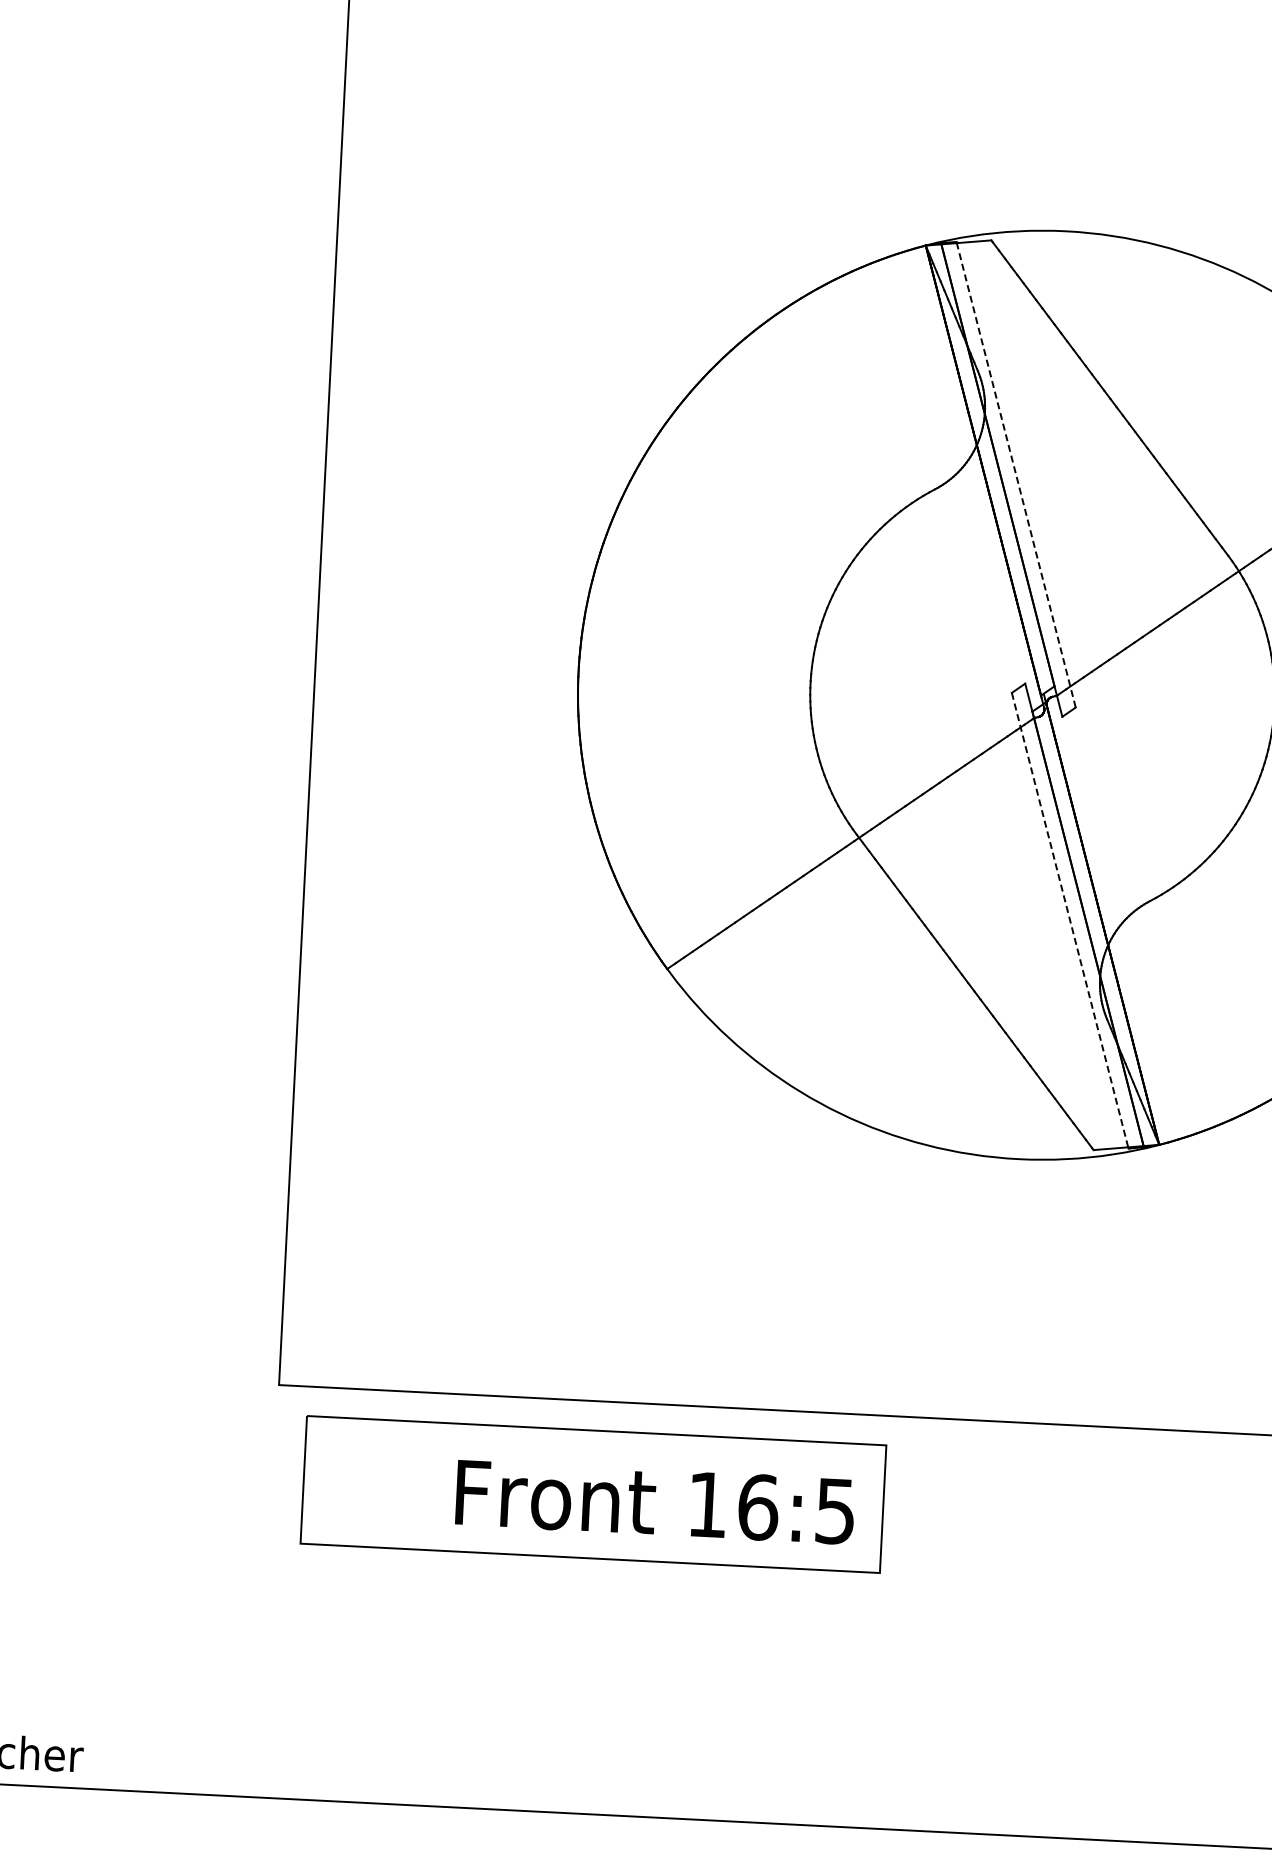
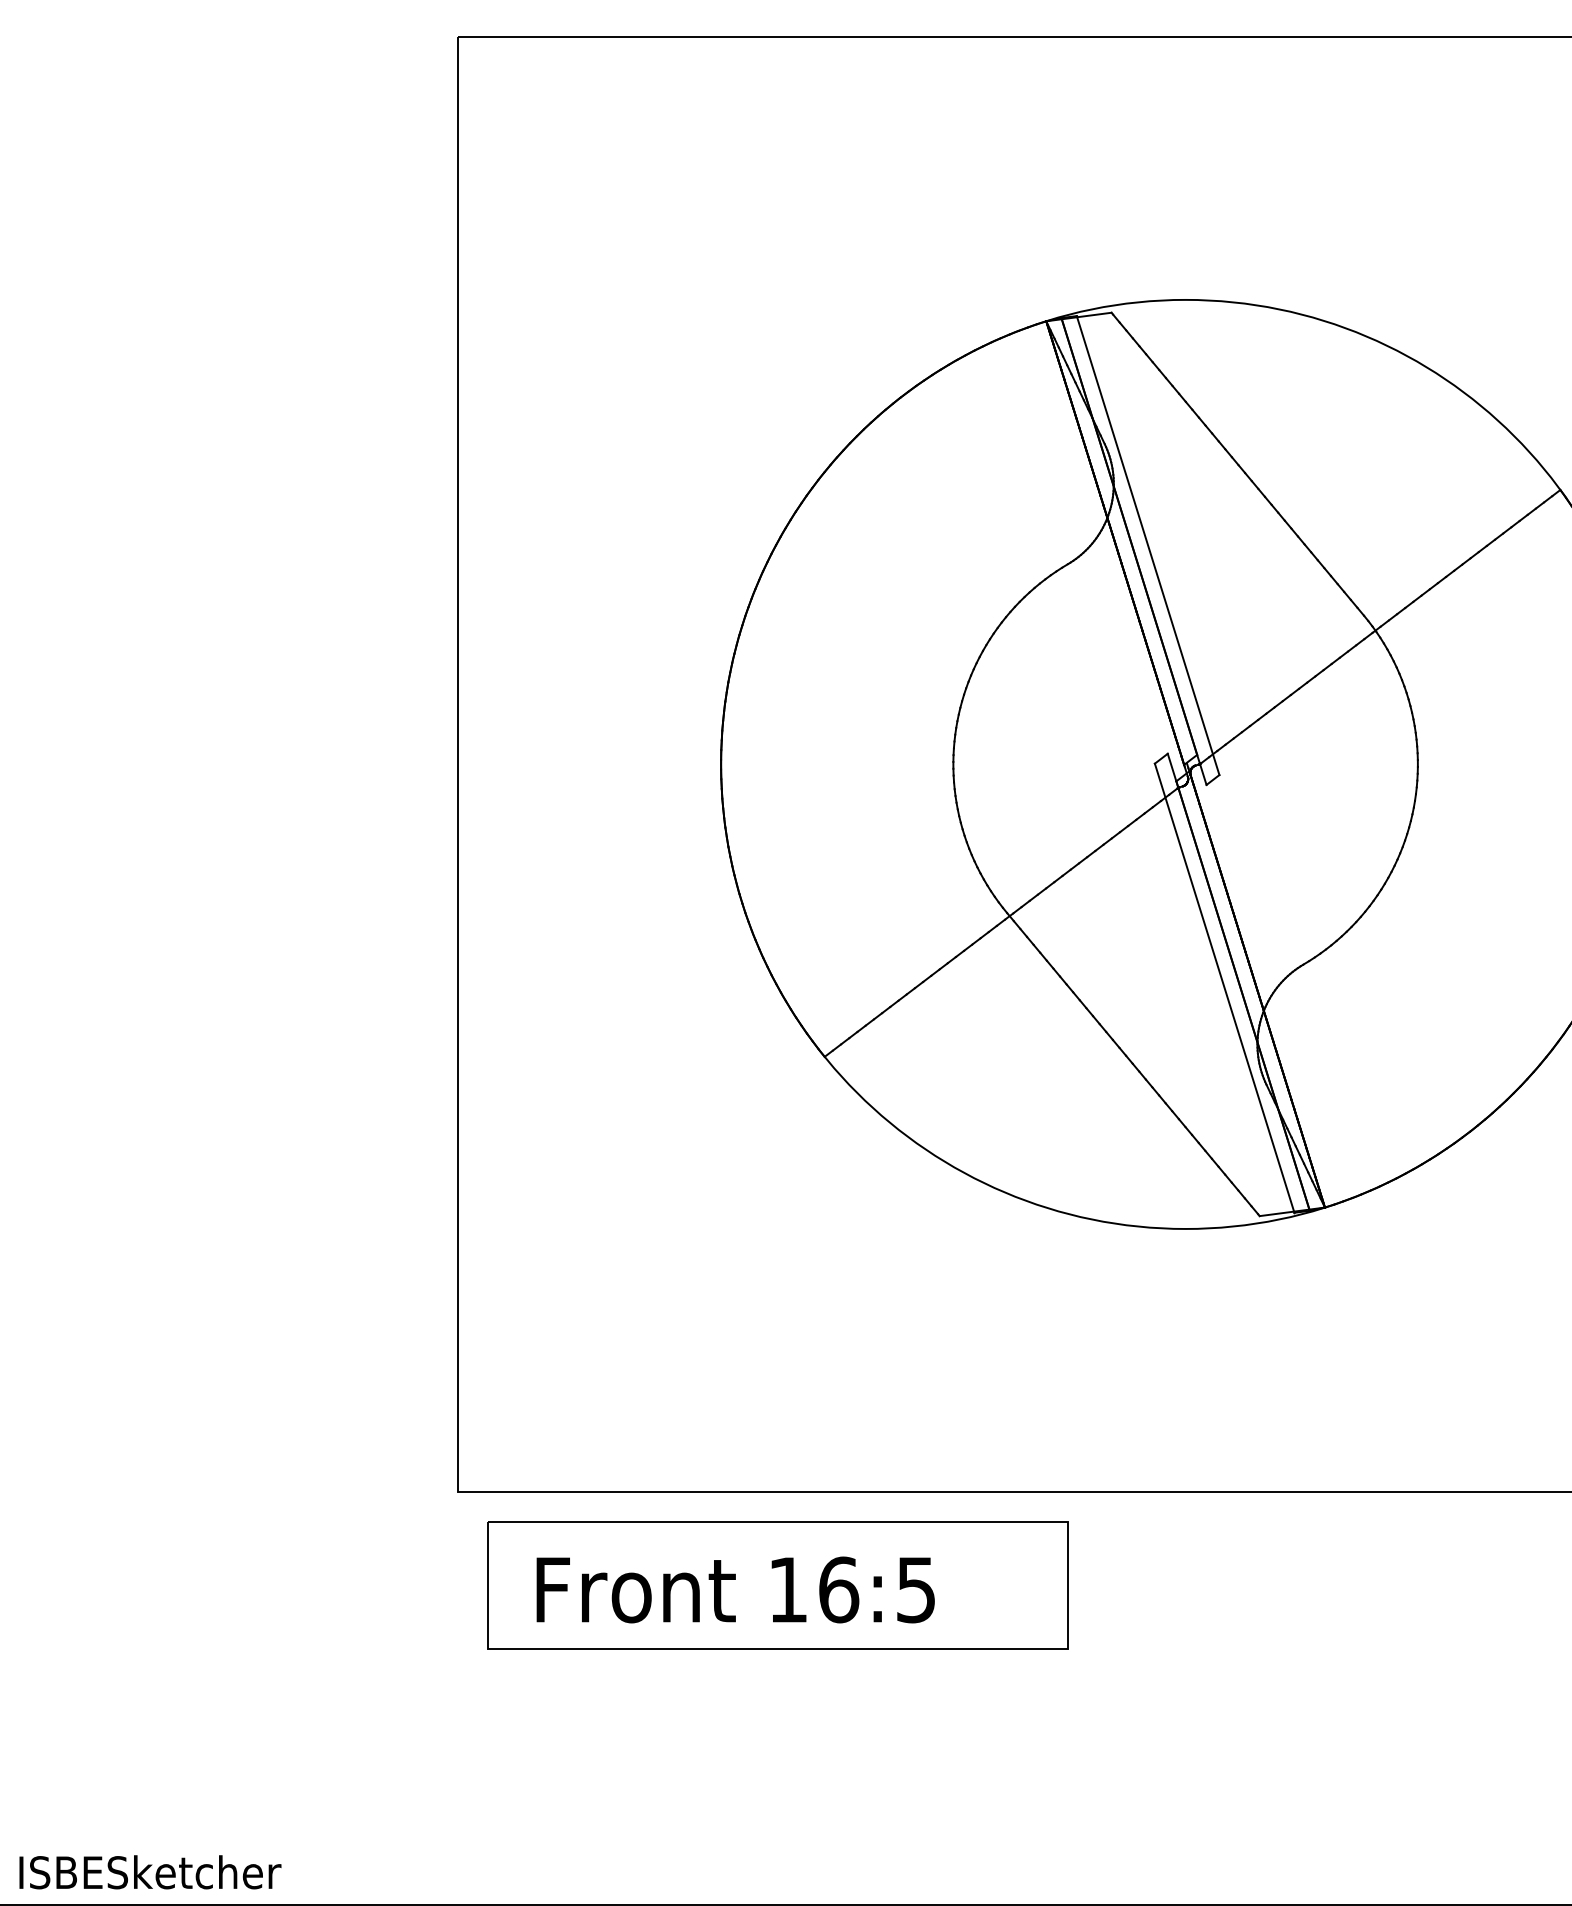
line: (1015, 474) -> (1147, 545), dashed -> solid
line: (1070, 920) -> (1224, 988), dashed -> solid
text: (655, 1501) -> (735, 1589), moved

